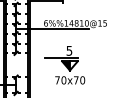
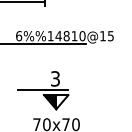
text: (69, 49) -> (55, 76), 5 -> 3

